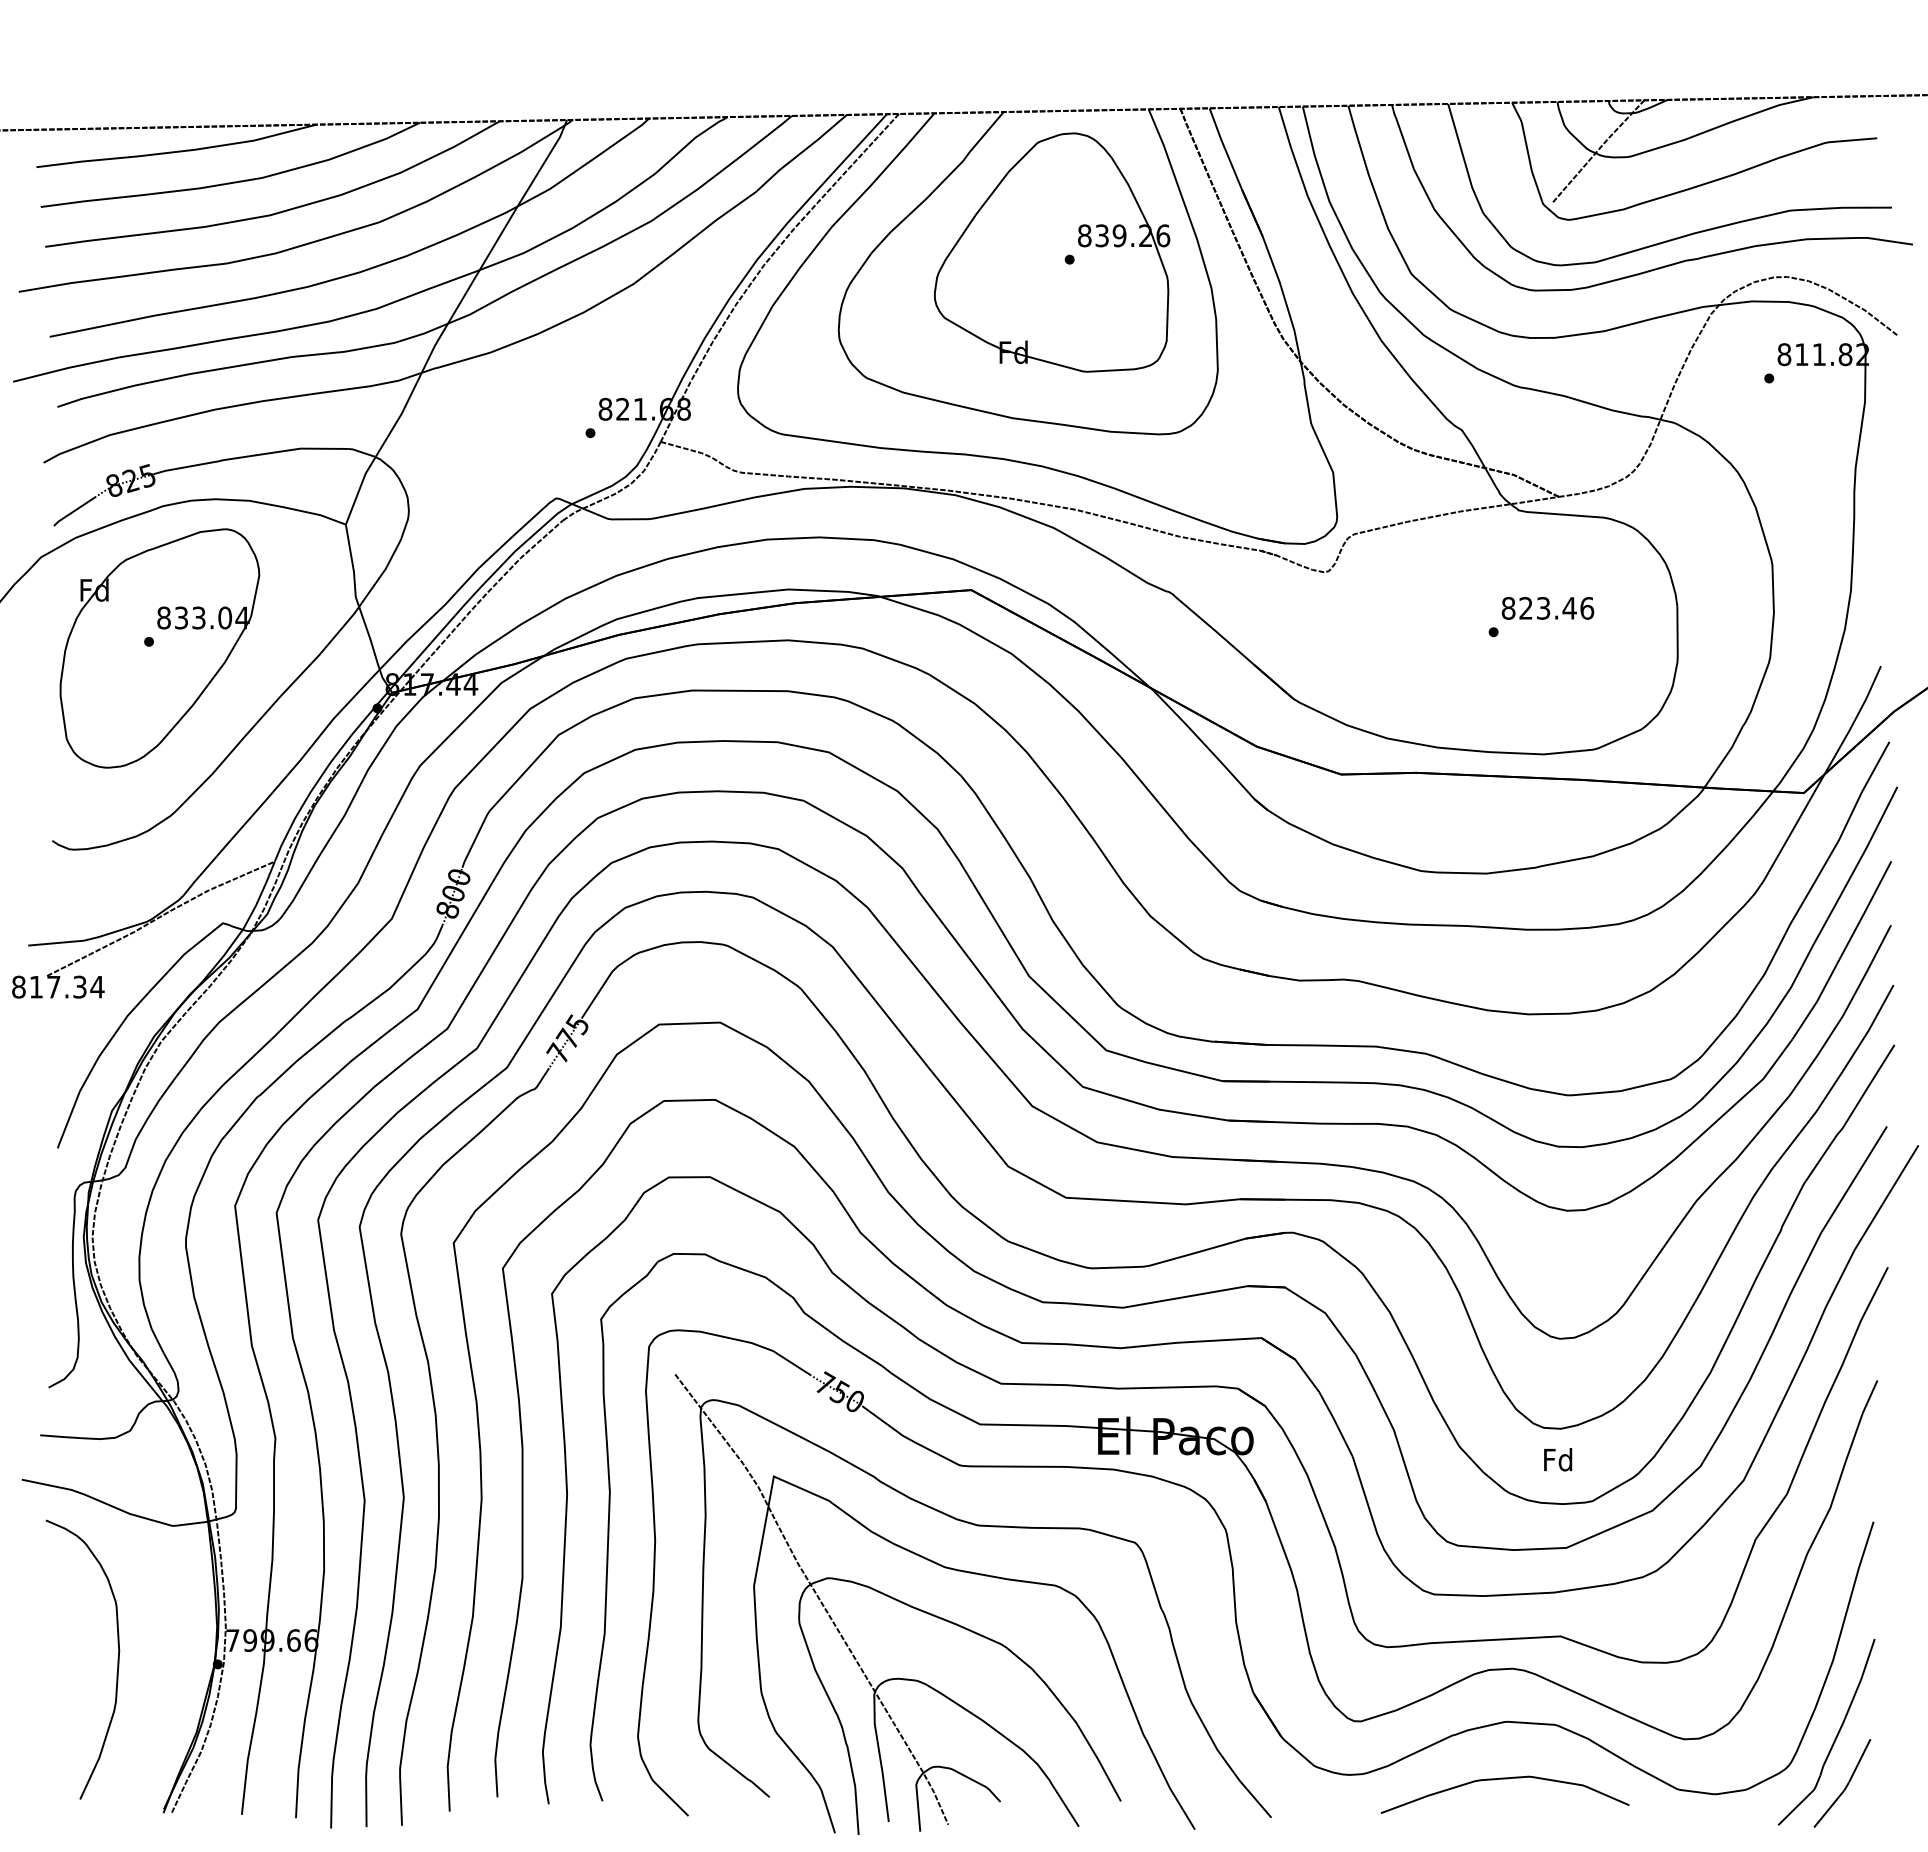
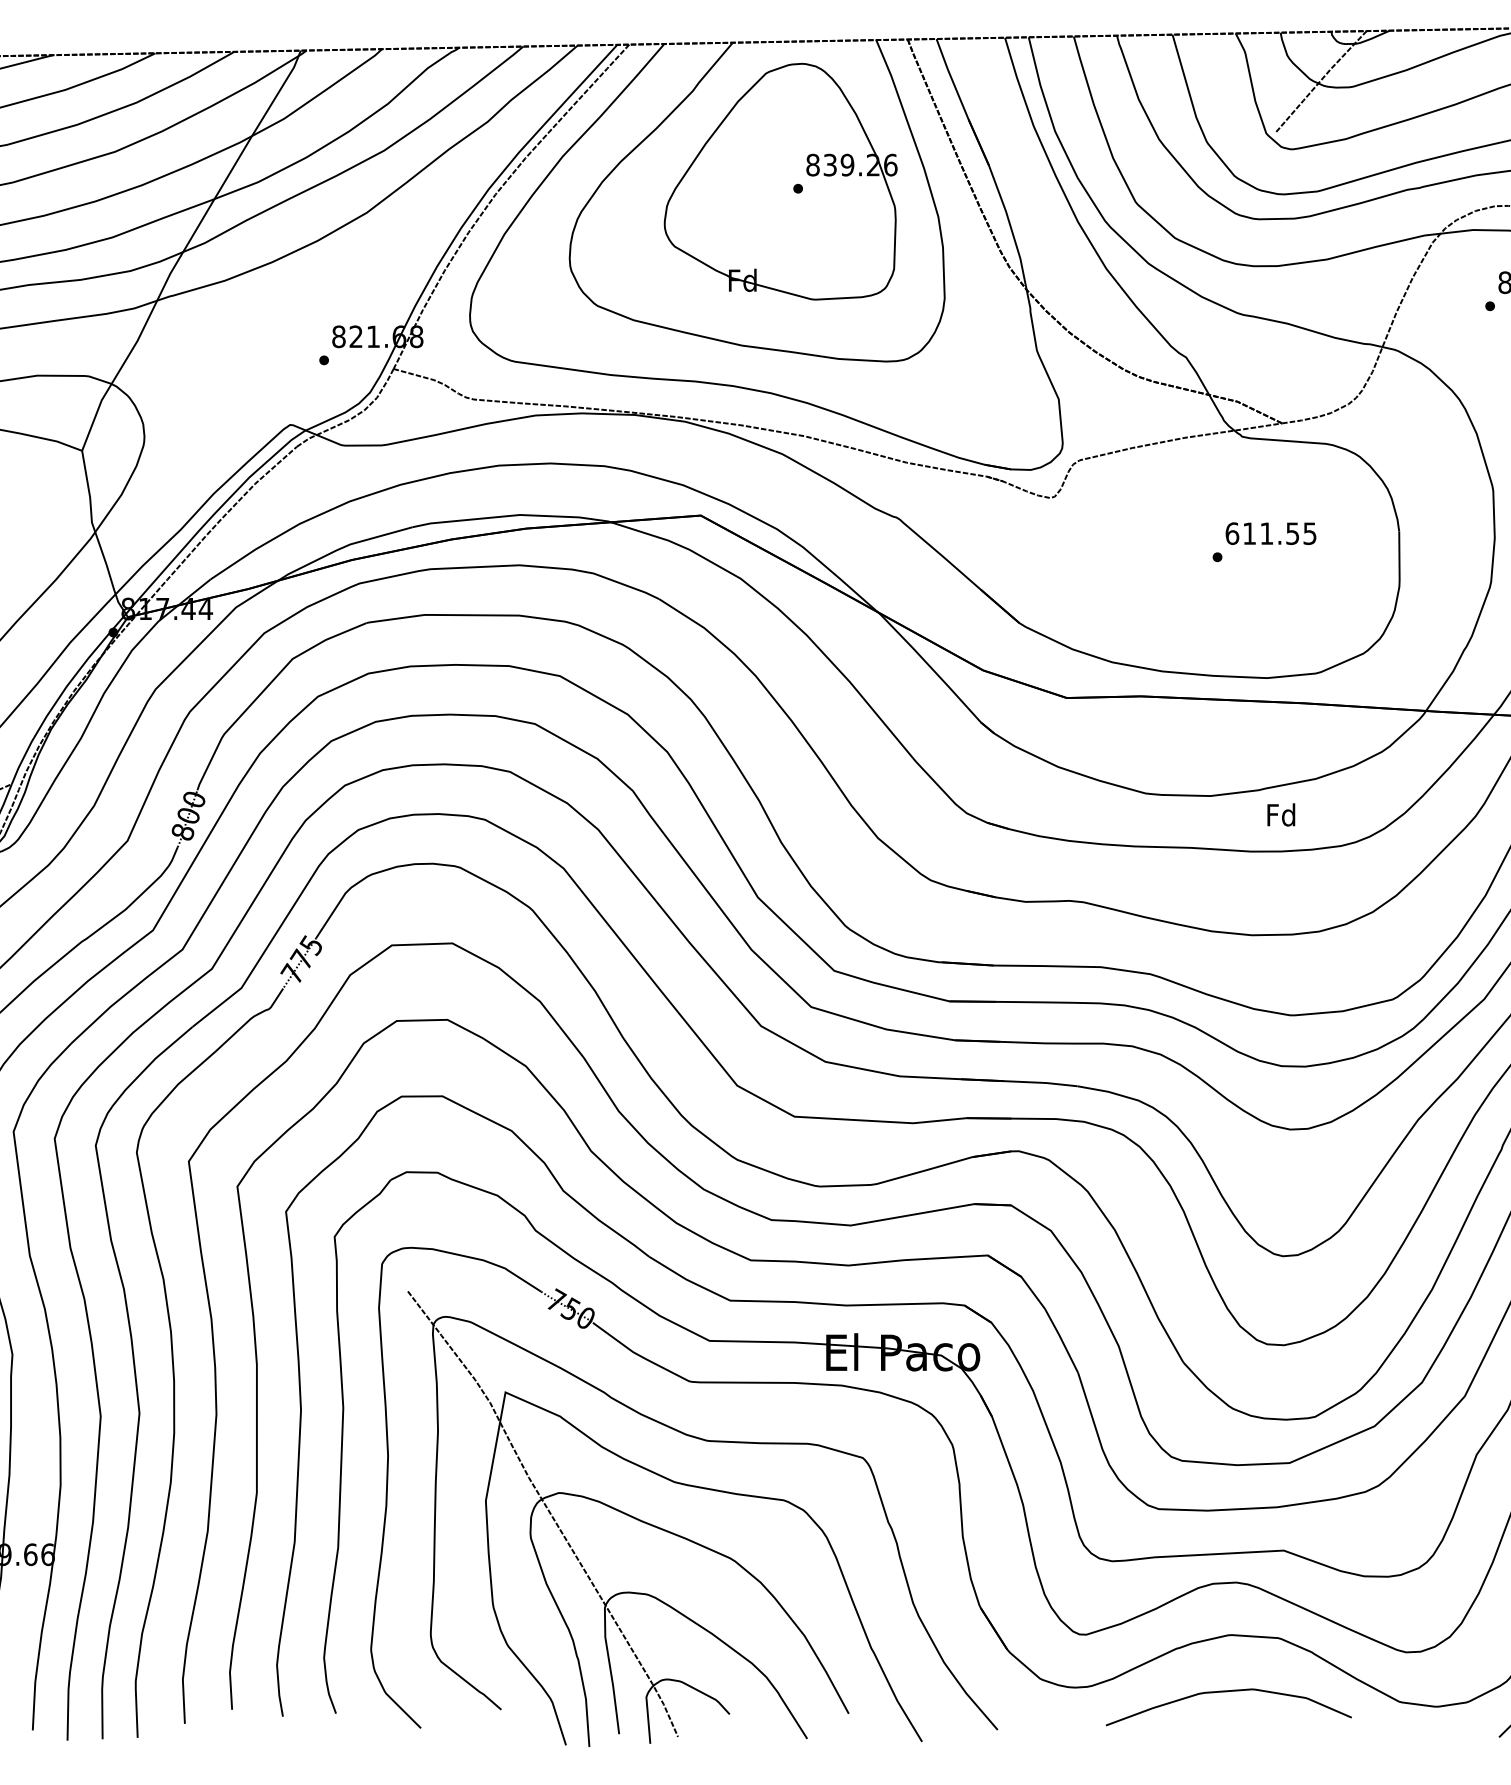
text: (1547, 607) -> (1270, 532), 823.46 -> 611.55
text: (1558, 1459) -> (1281, 814), moved

